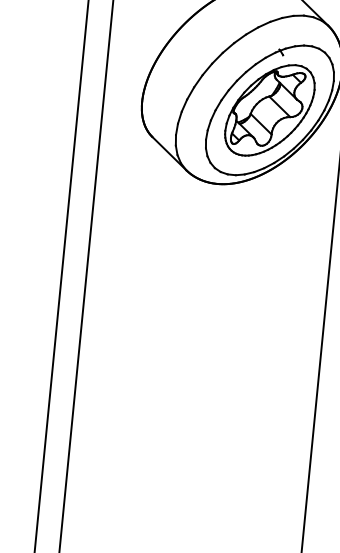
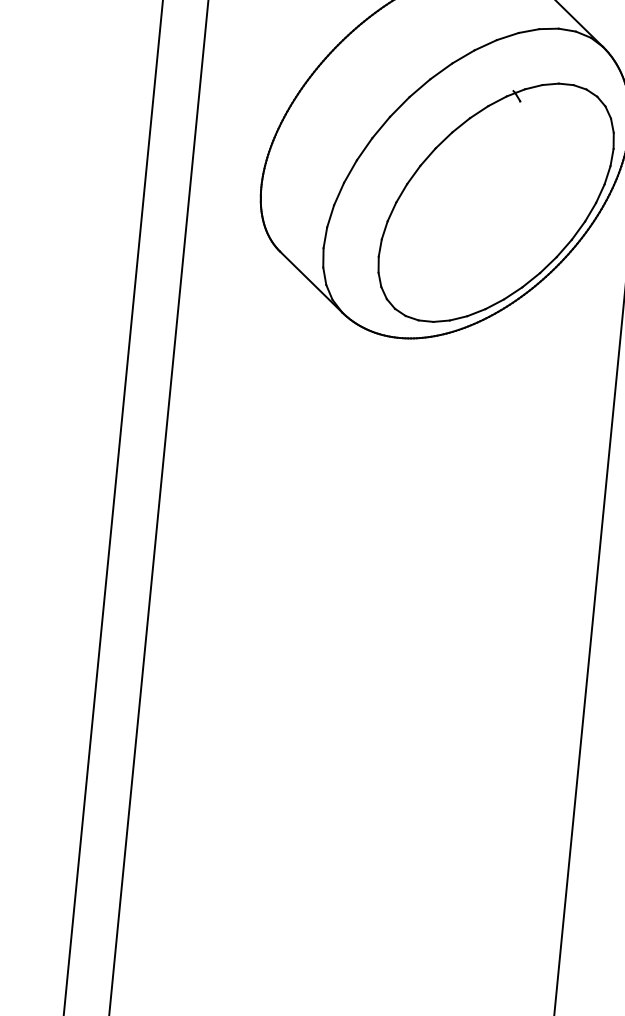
part: (269, 110) -> (495, 202), removed

